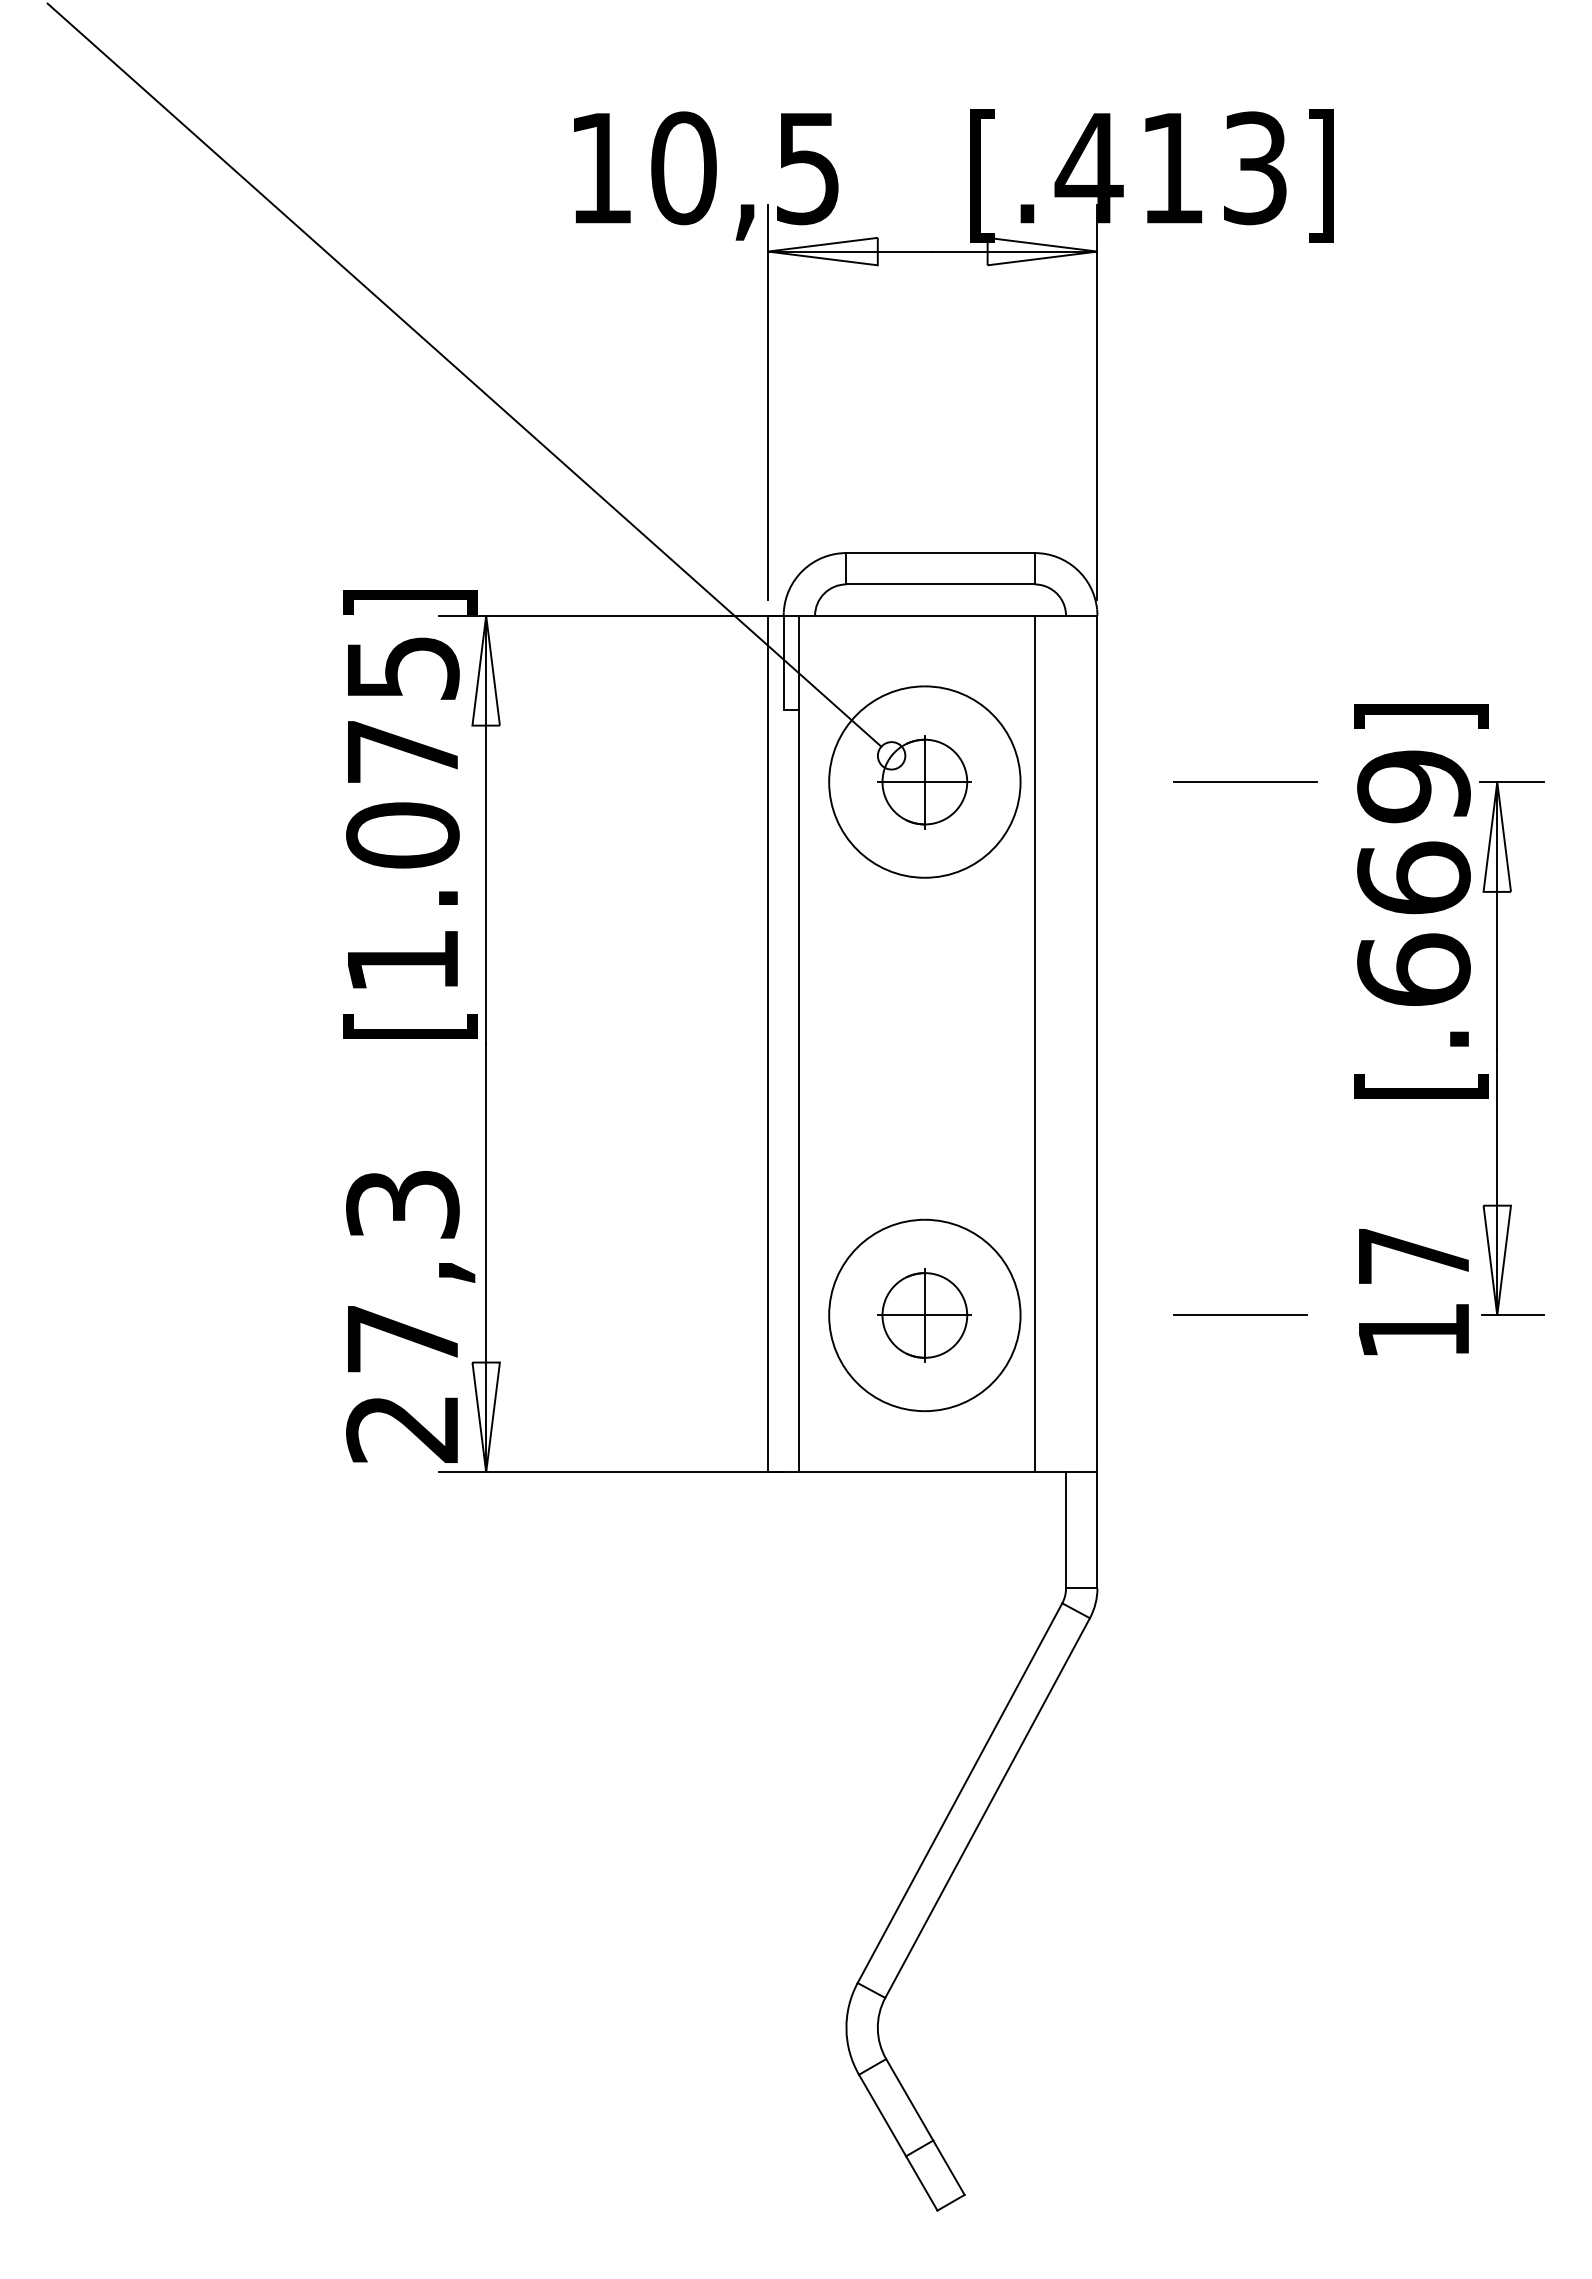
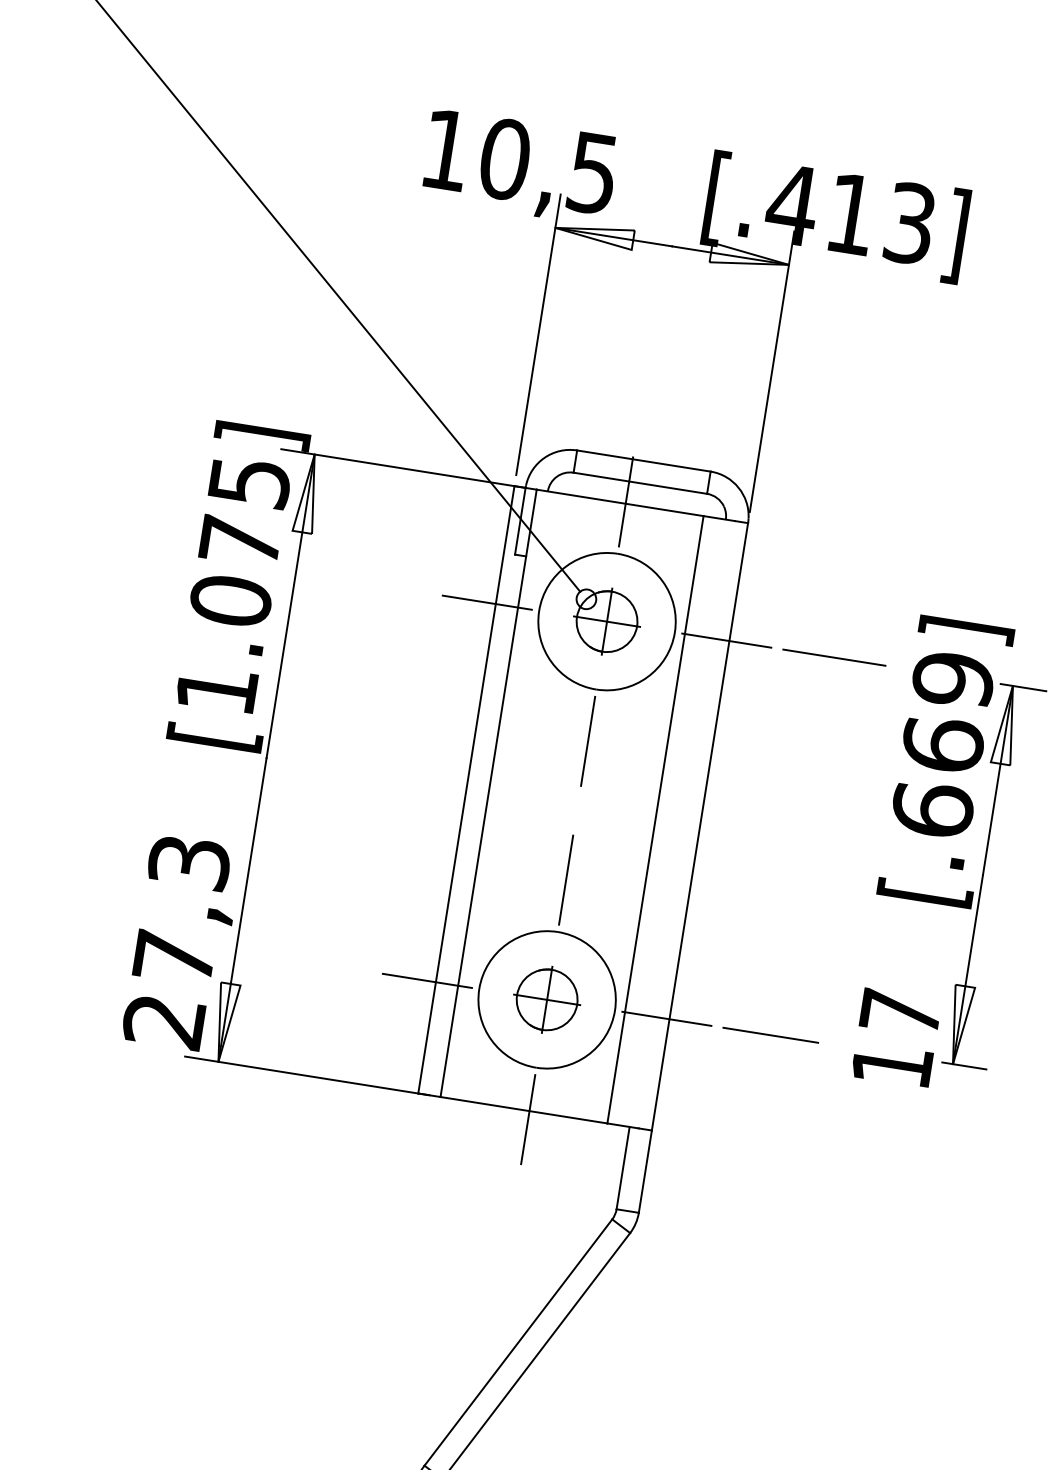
line: (924, 613) -> (625, 502), added
line: (755, 782) -> (486, 602), added
line: (1093, 782) -> (726, 640), added
line: (924, 950) -> (587, 741), added
line: (924, 1146) -> (565, 880), added
line: (755, 1315) -> (427, 980), added
line: (1093, 1315) -> (666, 1018), added
line: (924, 1484) -> (527, 1119), added

